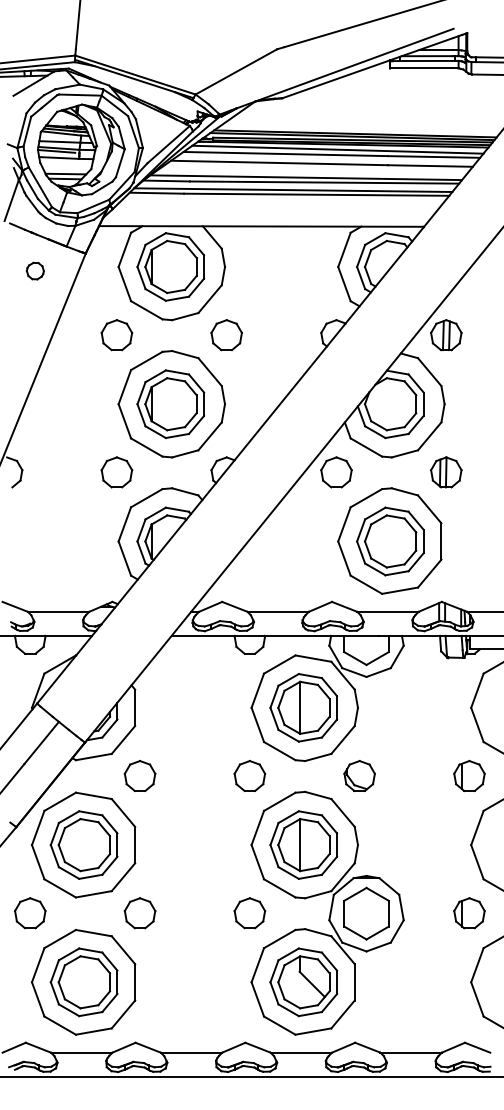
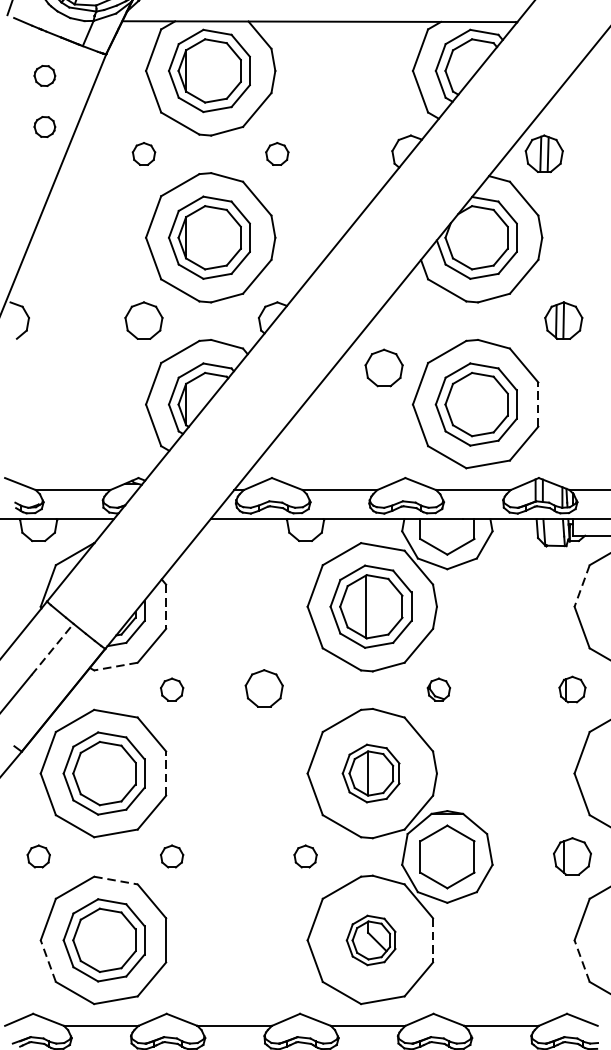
part: (34, 312) -> (43, 126), added
part: (116, 335) -> (143, 154), size x0.6
part: (226, 335) -> (277, 154), size x0.6
part: (336, 472) -> (384, 368), moved
part: (446, 472) -> (564, 320), moved
line: (441, 541) -> (538, 404), solid -> dashed
line: (477, 691) -> (582, 586), solid -> dashed
line: (135, 708) -> (166, 607), solid -> dashed
line: (41, 742) -> (52, 648), solid -> dashed
line: (93, 757) -> (115, 667), solid -> dashed
part: (139, 775) -> (171, 688), size x0.6
part: (249, 775) -> (263, 687), moved
part: (359, 775) -> (438, 688), size x0.6
part: (469, 775) -> (572, 688), size x0.7
line: (135, 844) -> (166, 772), solid -> dashed
part: (303, 844) -> (370, 772), size x0.7
part: (30, 913) -> (38, 856), size x0.6
part: (139, 913) -> (171, 856), size x0.6
part: (249, 913) -> (305, 856), size x0.6
line: (94, 933) -> (116, 881), solid -> dashed
part: (303, 982) -> (370, 940), size x0.6
line: (354, 982) -> (432, 940), solid -> dashed
line: (38, 998) -> (48, 960), solid -> dashed
line: (477, 998) -> (582, 960), solid -> dashed

